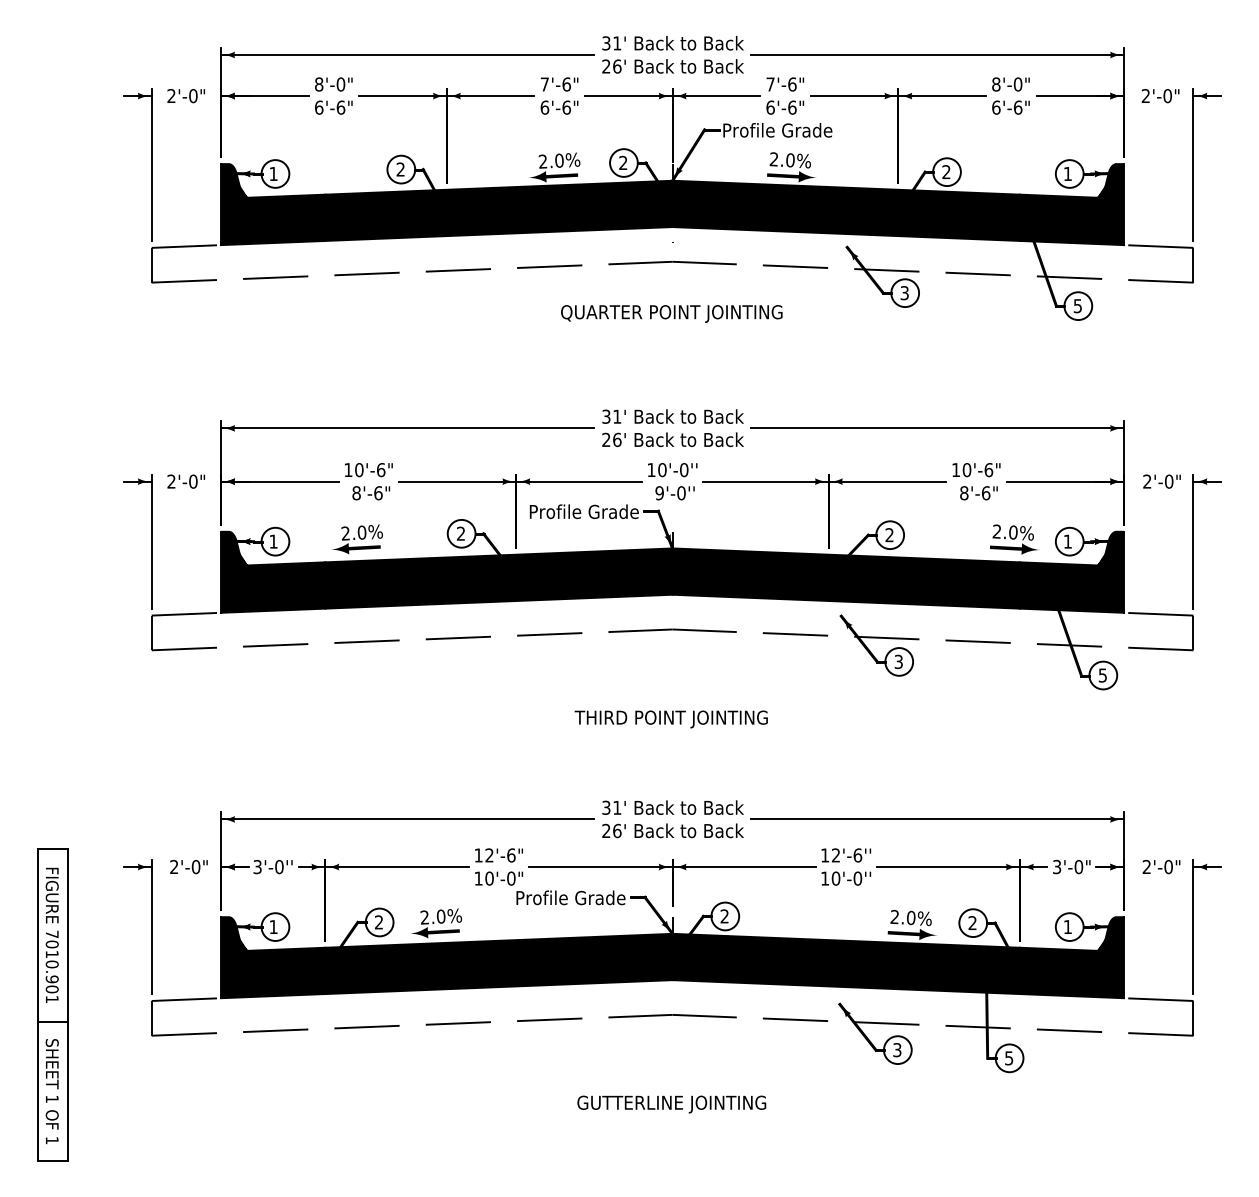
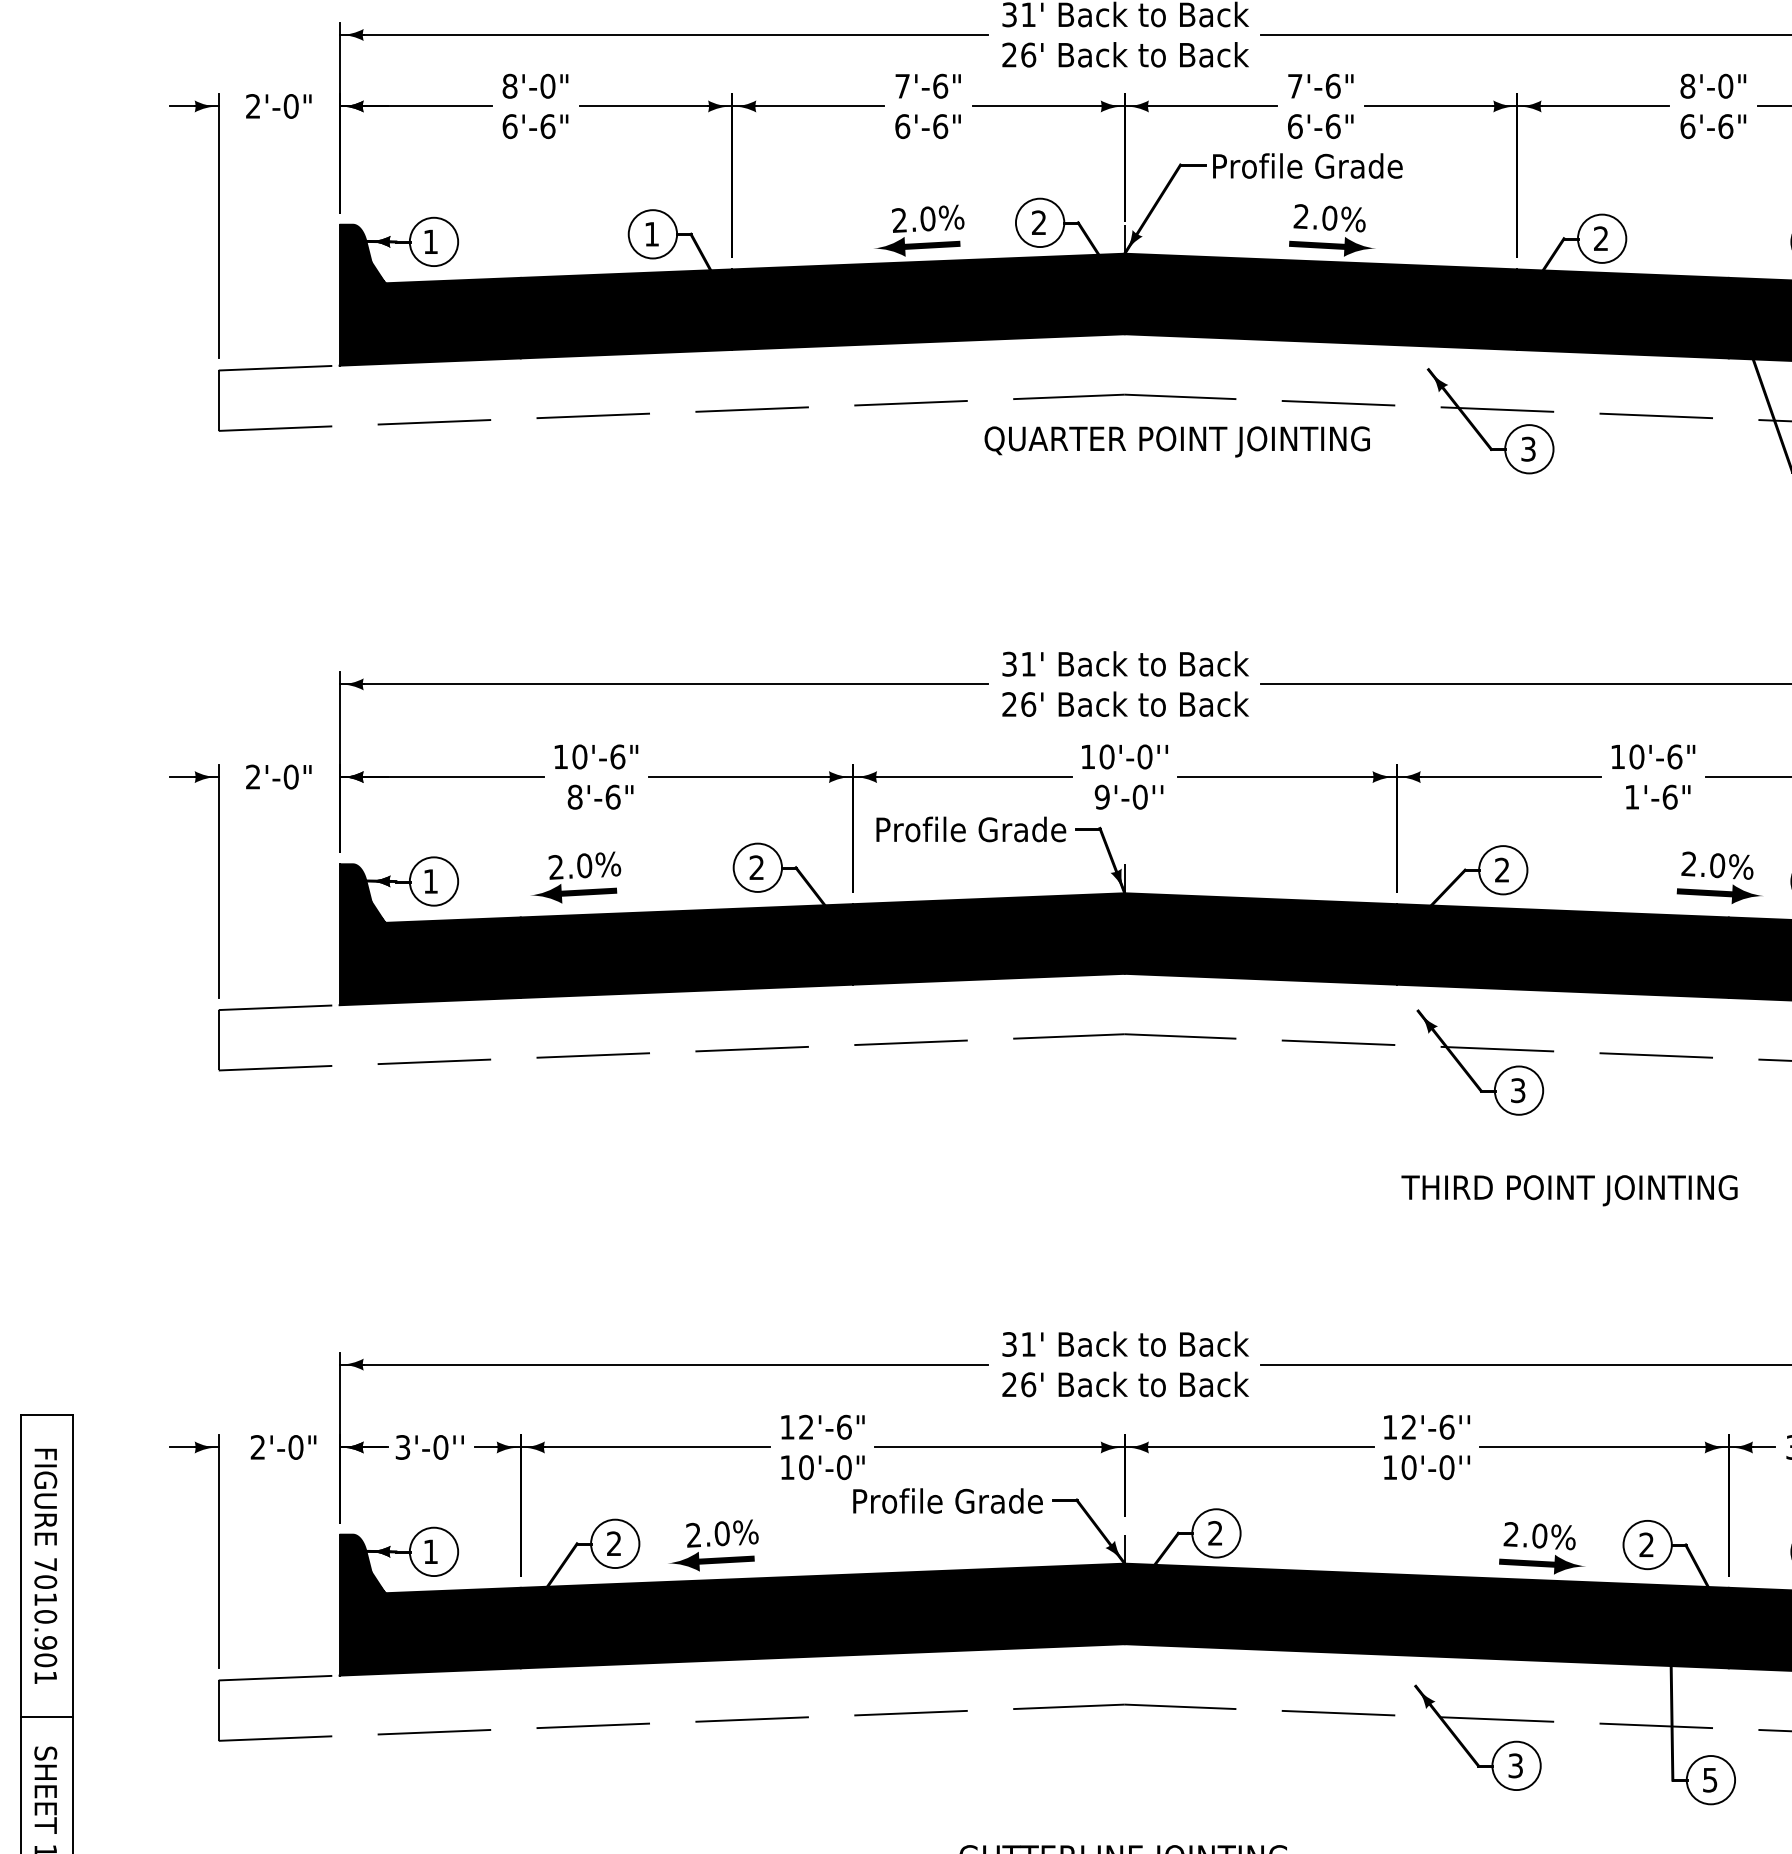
text: (400, 169) -> (651, 234), 2 -> 1
text: (671, 313) -> (1176, 441), moved
text: (964, 493) -> (1632, 797), 8'-6" -> 1'-6"
text: (670, 719) -> (1568, 1190), moved

